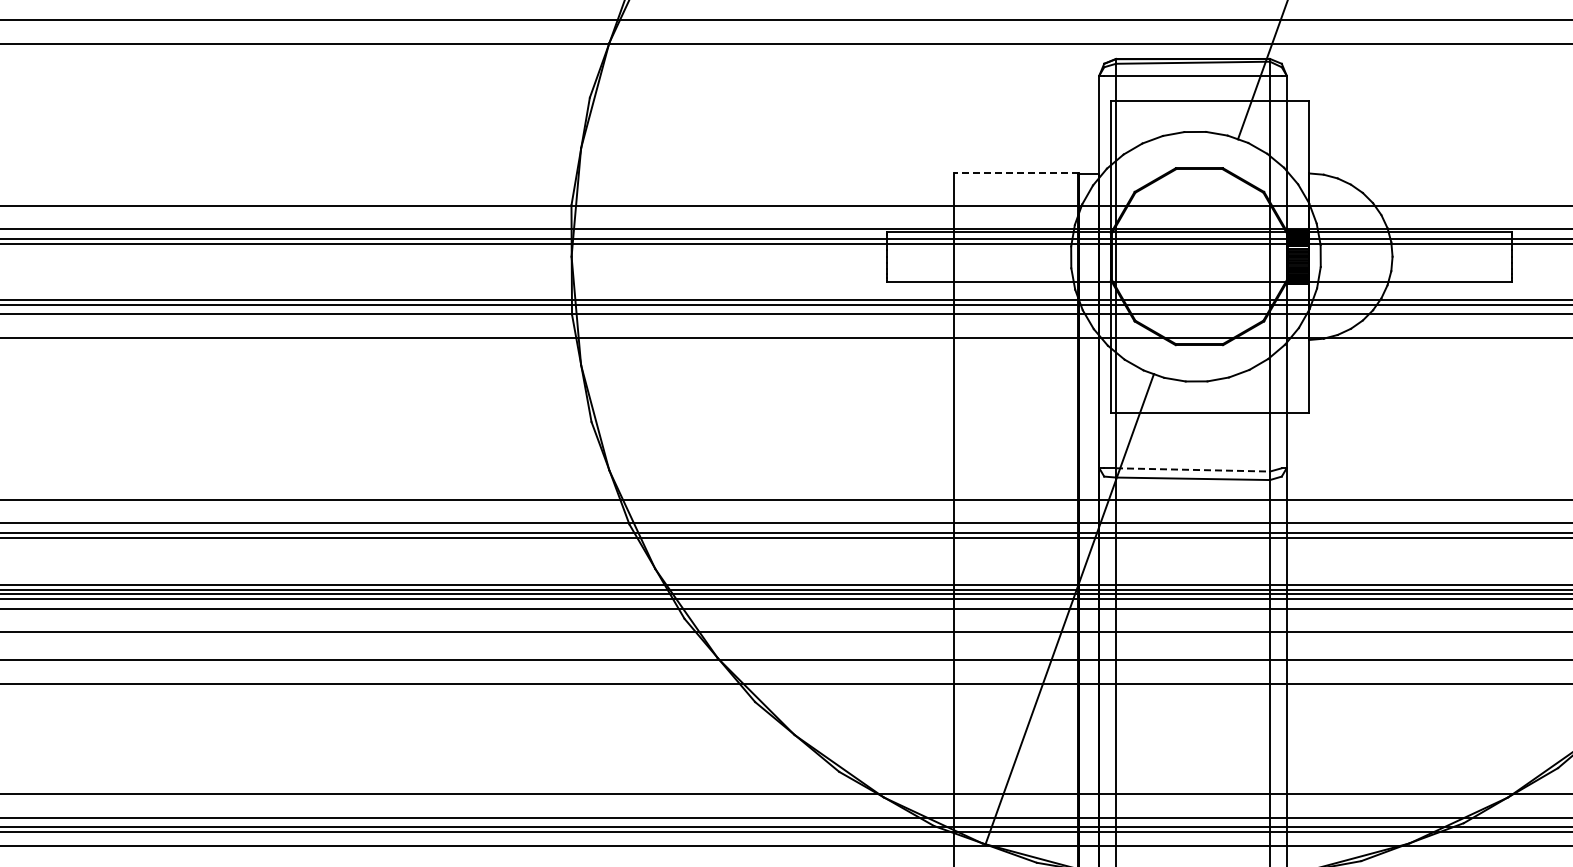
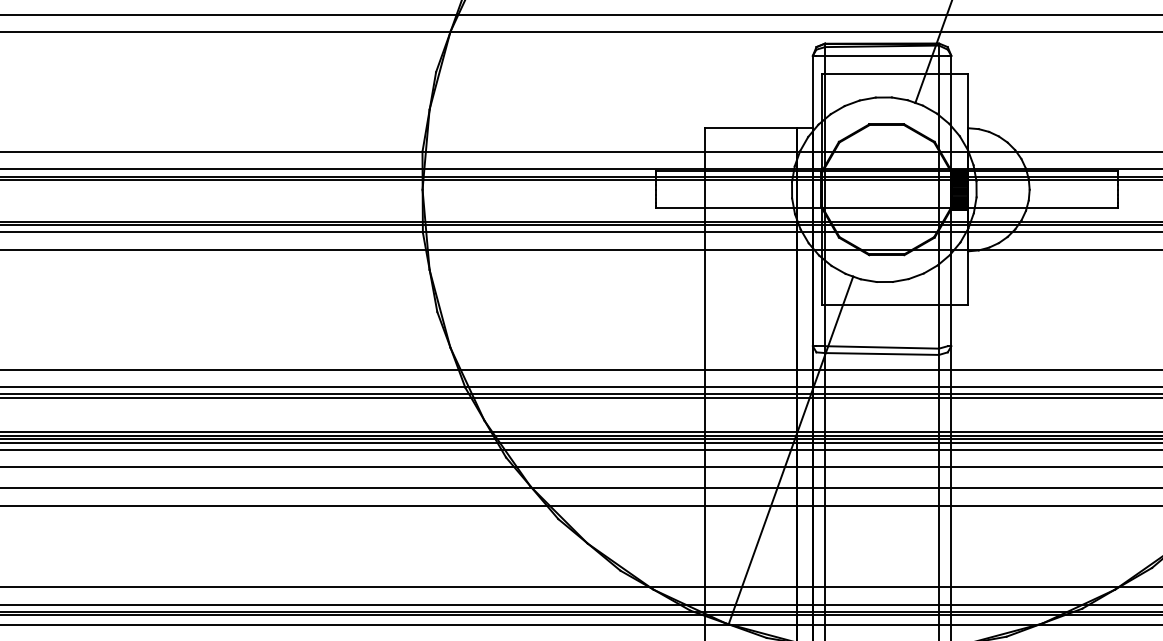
line: (1015, 172) -> (750, 127), dashed -> solid
line: (1193, 469) -> (882, 347), dashed -> solid

